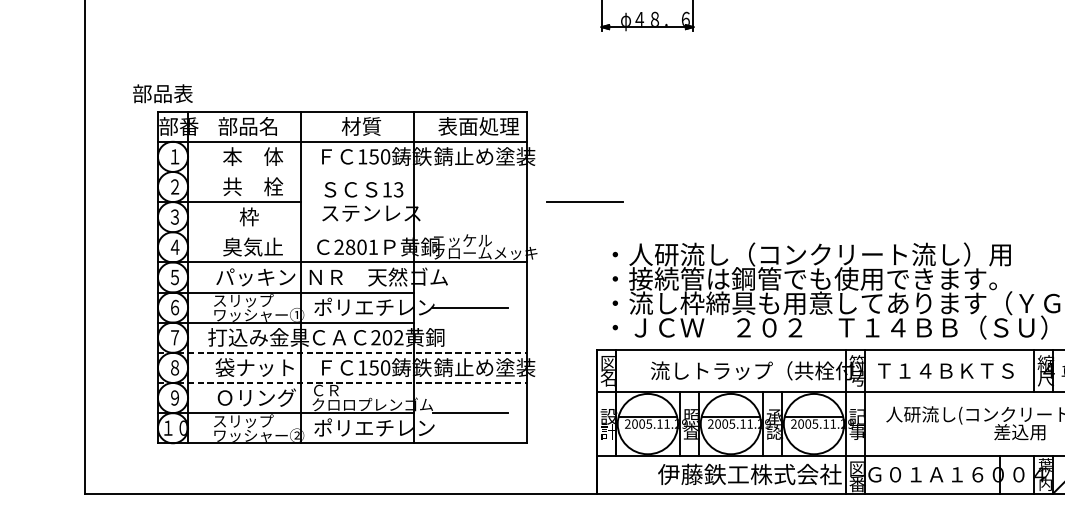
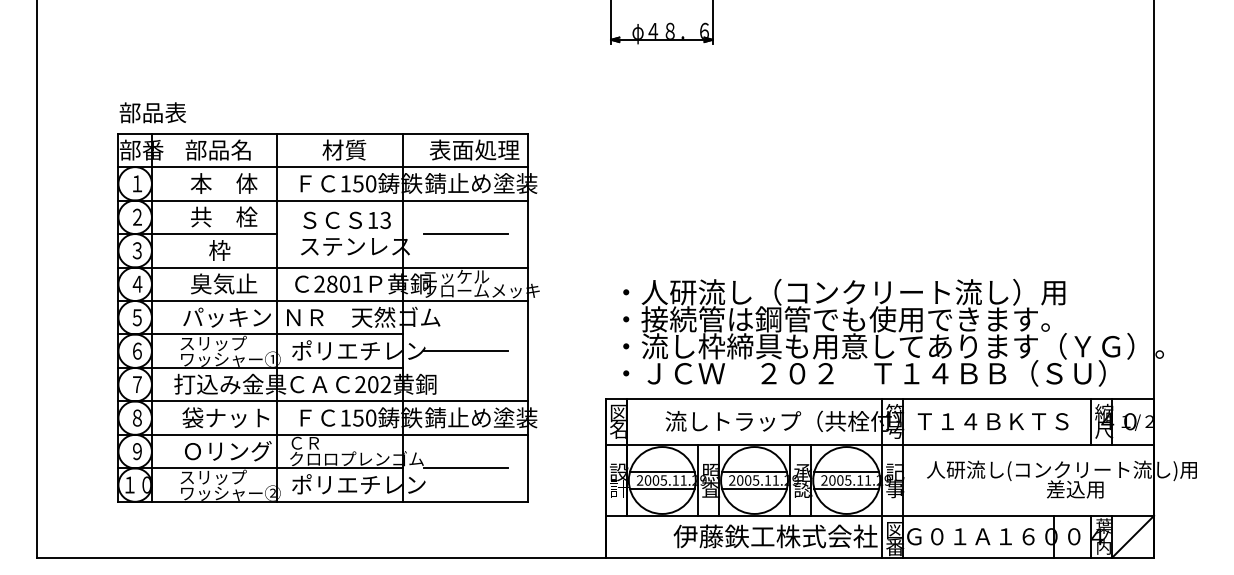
text: (162, 93) -> (152, 112), moved
line: (342, 171) -> (323, 200), added
line: (584, 201) -> (465, 233), moved
line: (342, 232) -> (323, 267), added
line: (342, 352) -> (323, 401), dashed -> solid
line: (342, 382) -> (323, 434), dashed -> solid
line: (647, 431) -> (661, 488), added
line: (730, 431) -> (754, 488), added
line: (813, 431) -> (846, 488), added

